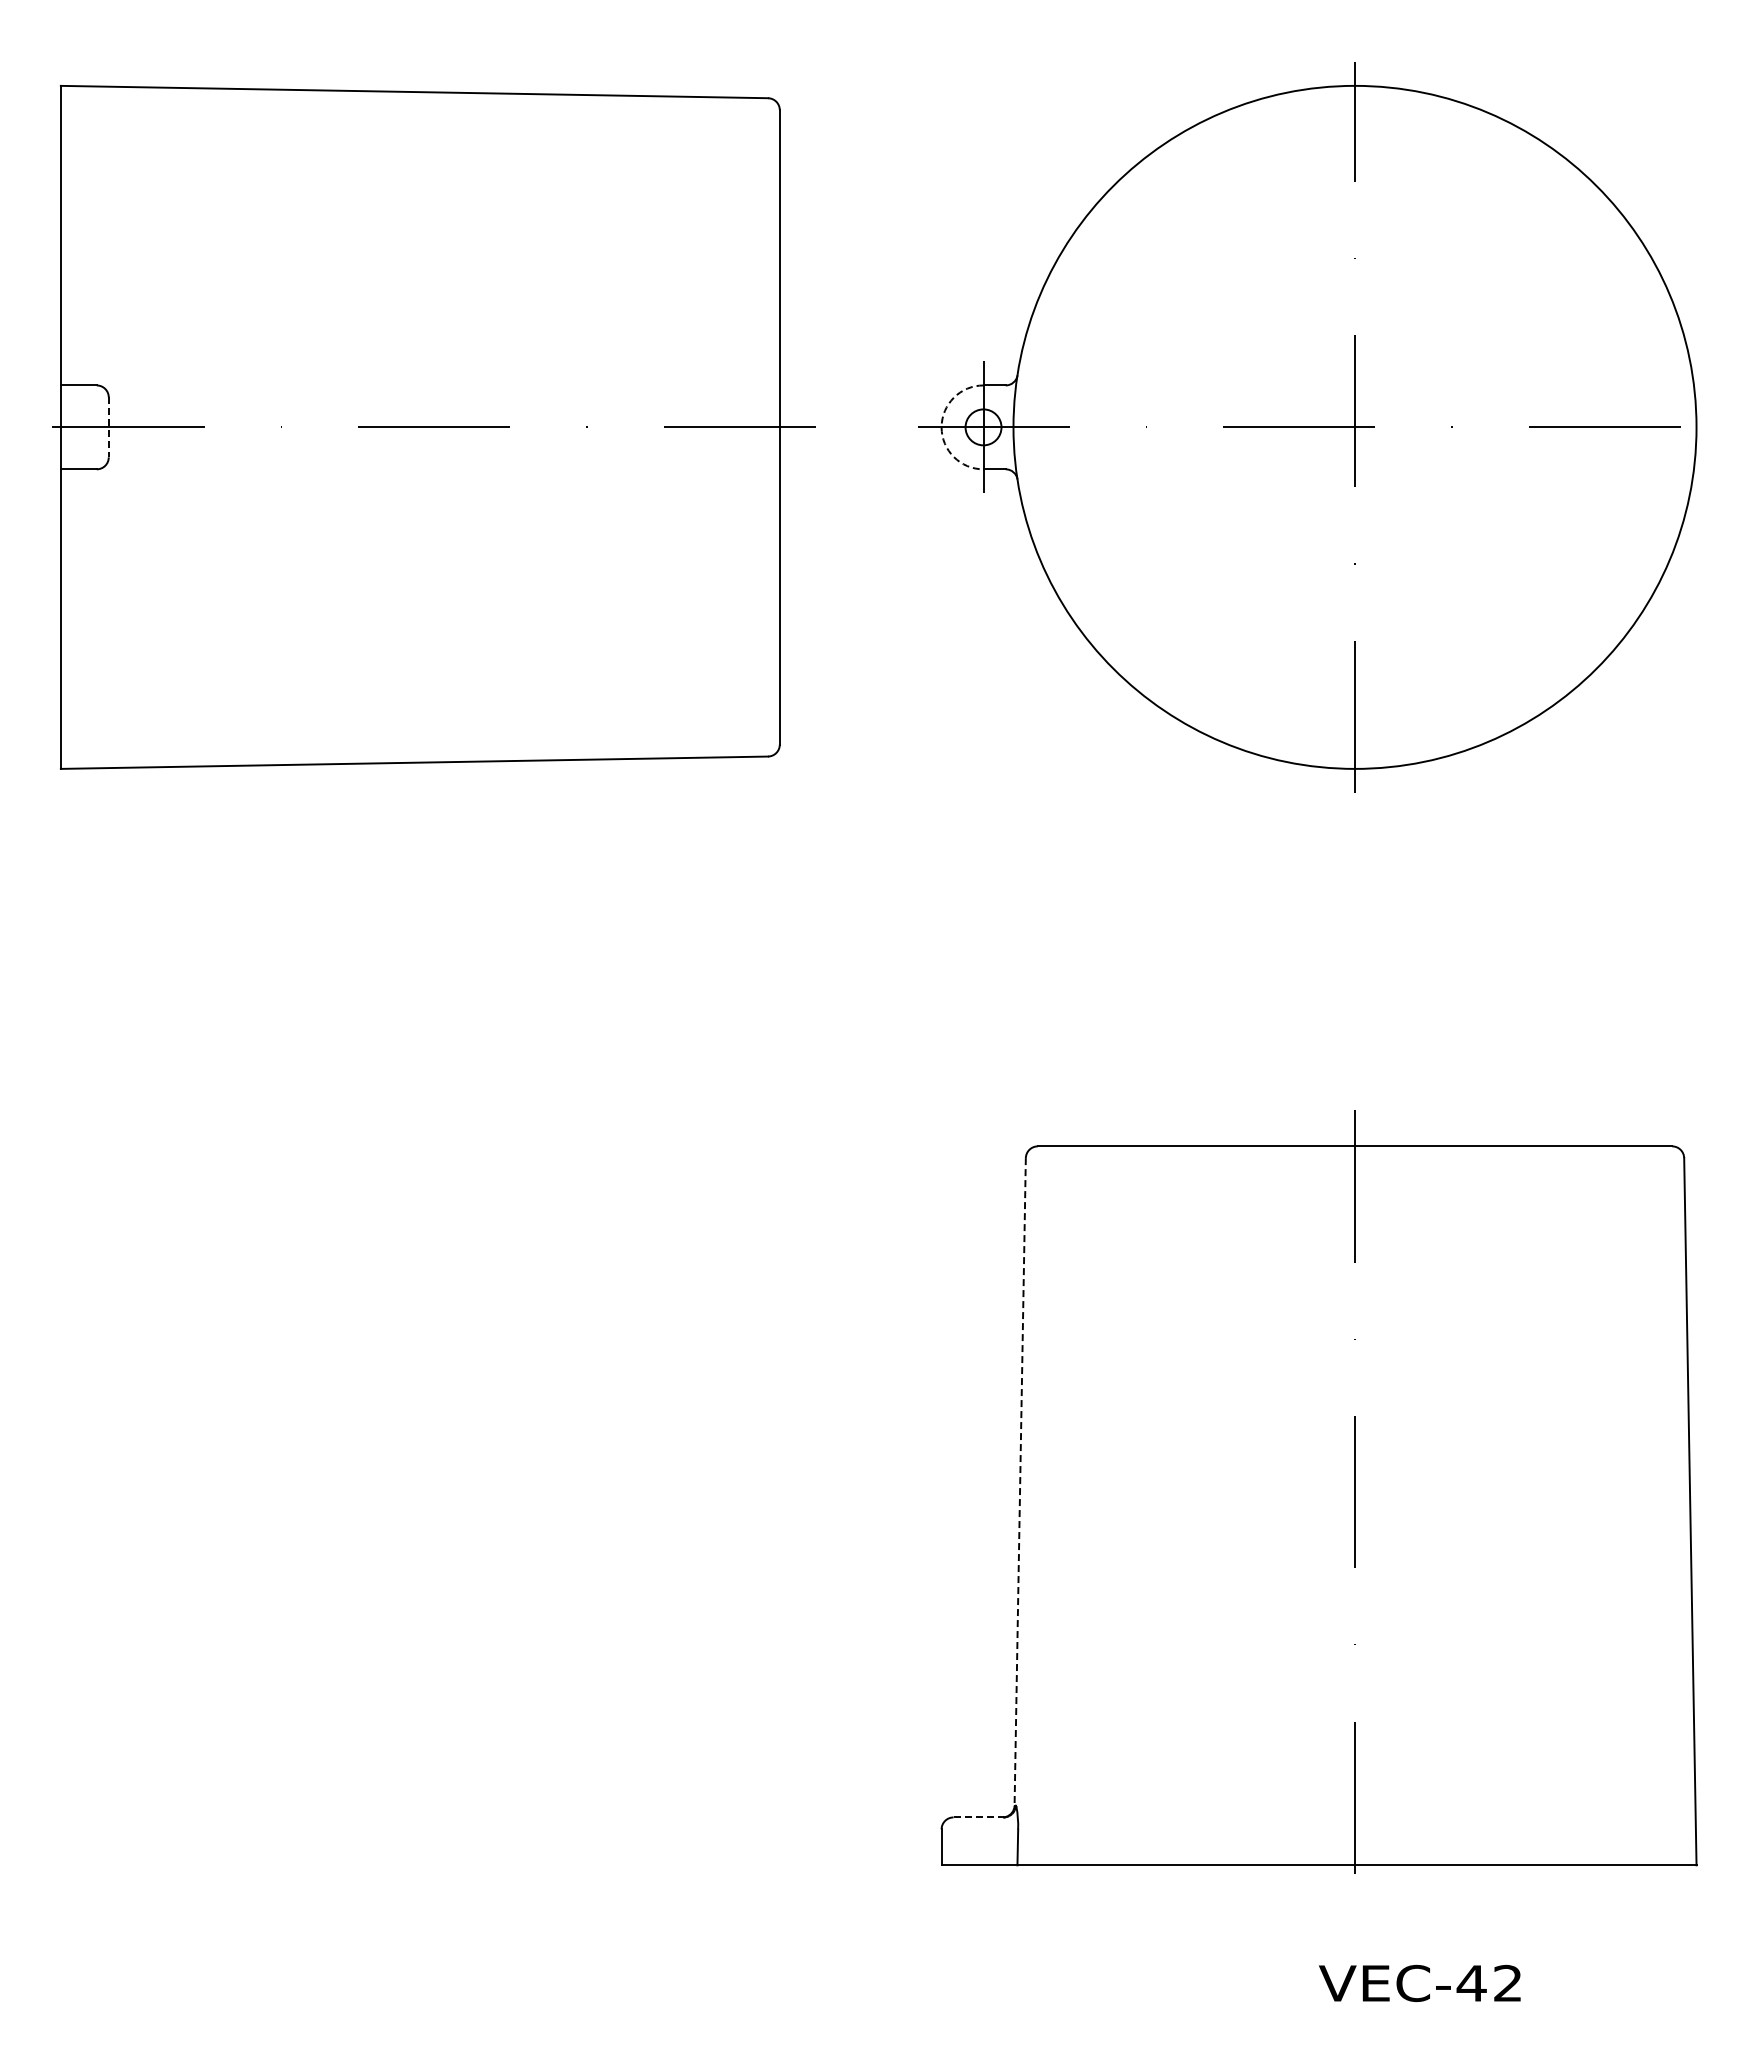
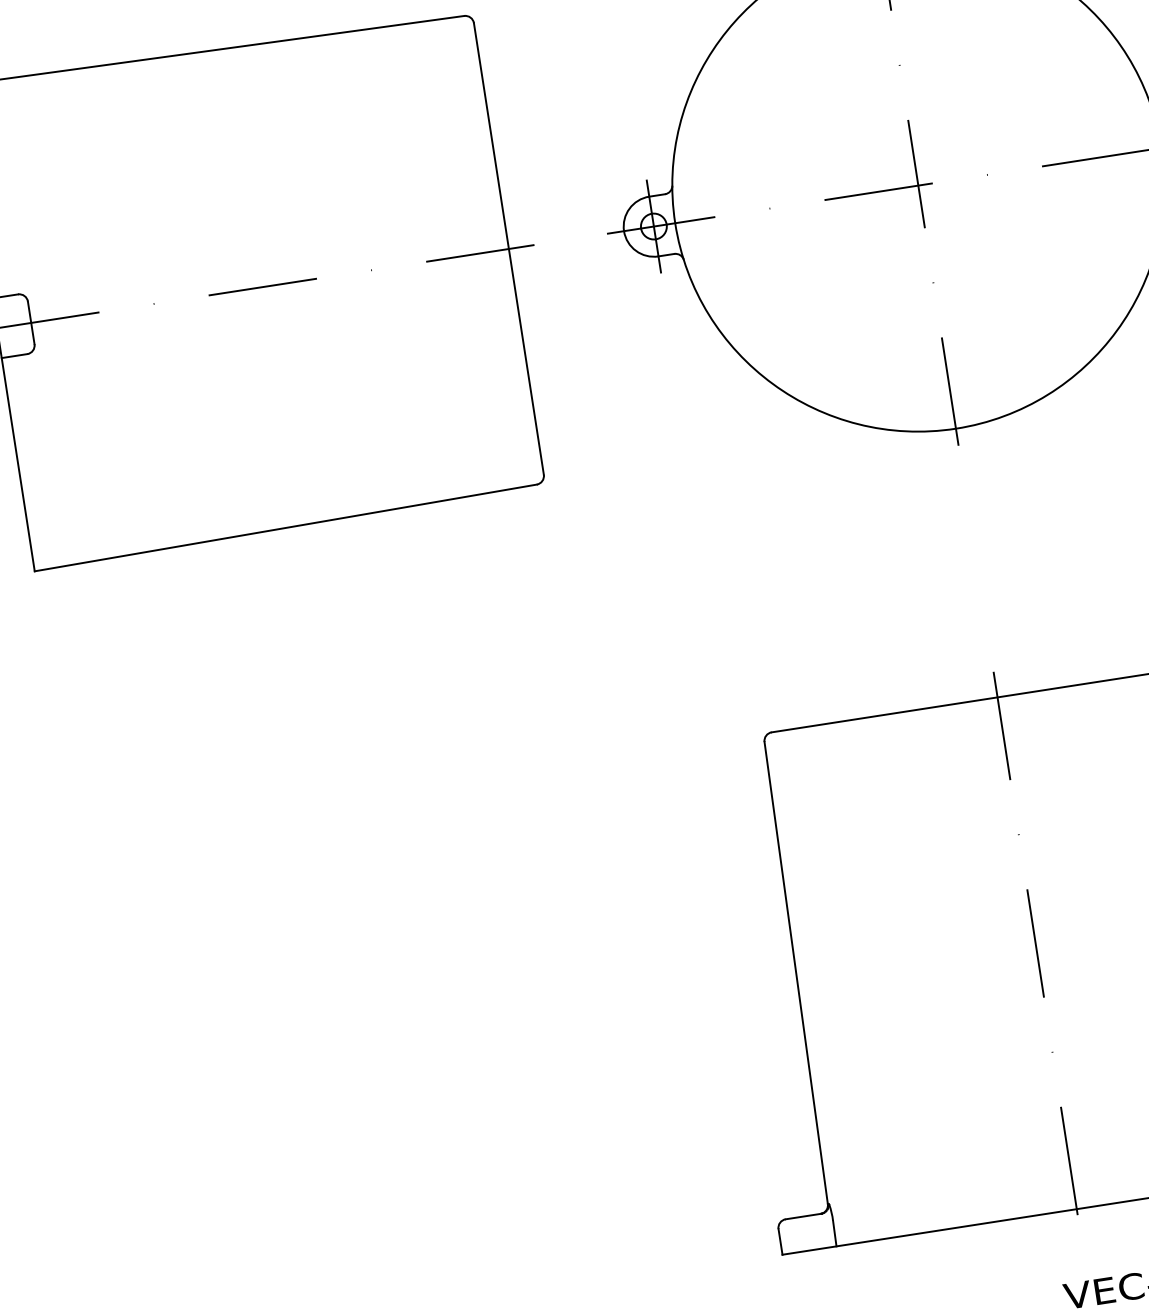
line: (108, 427) -> (31, 323), dashed -> solid
arc: (941, 427) -> (623, 231), dashed -> solid
line: (1020, 1481) -> (796, 972), dashed -> solid
line: (979, 1817) -> (804, 1216), dashed -> solid

